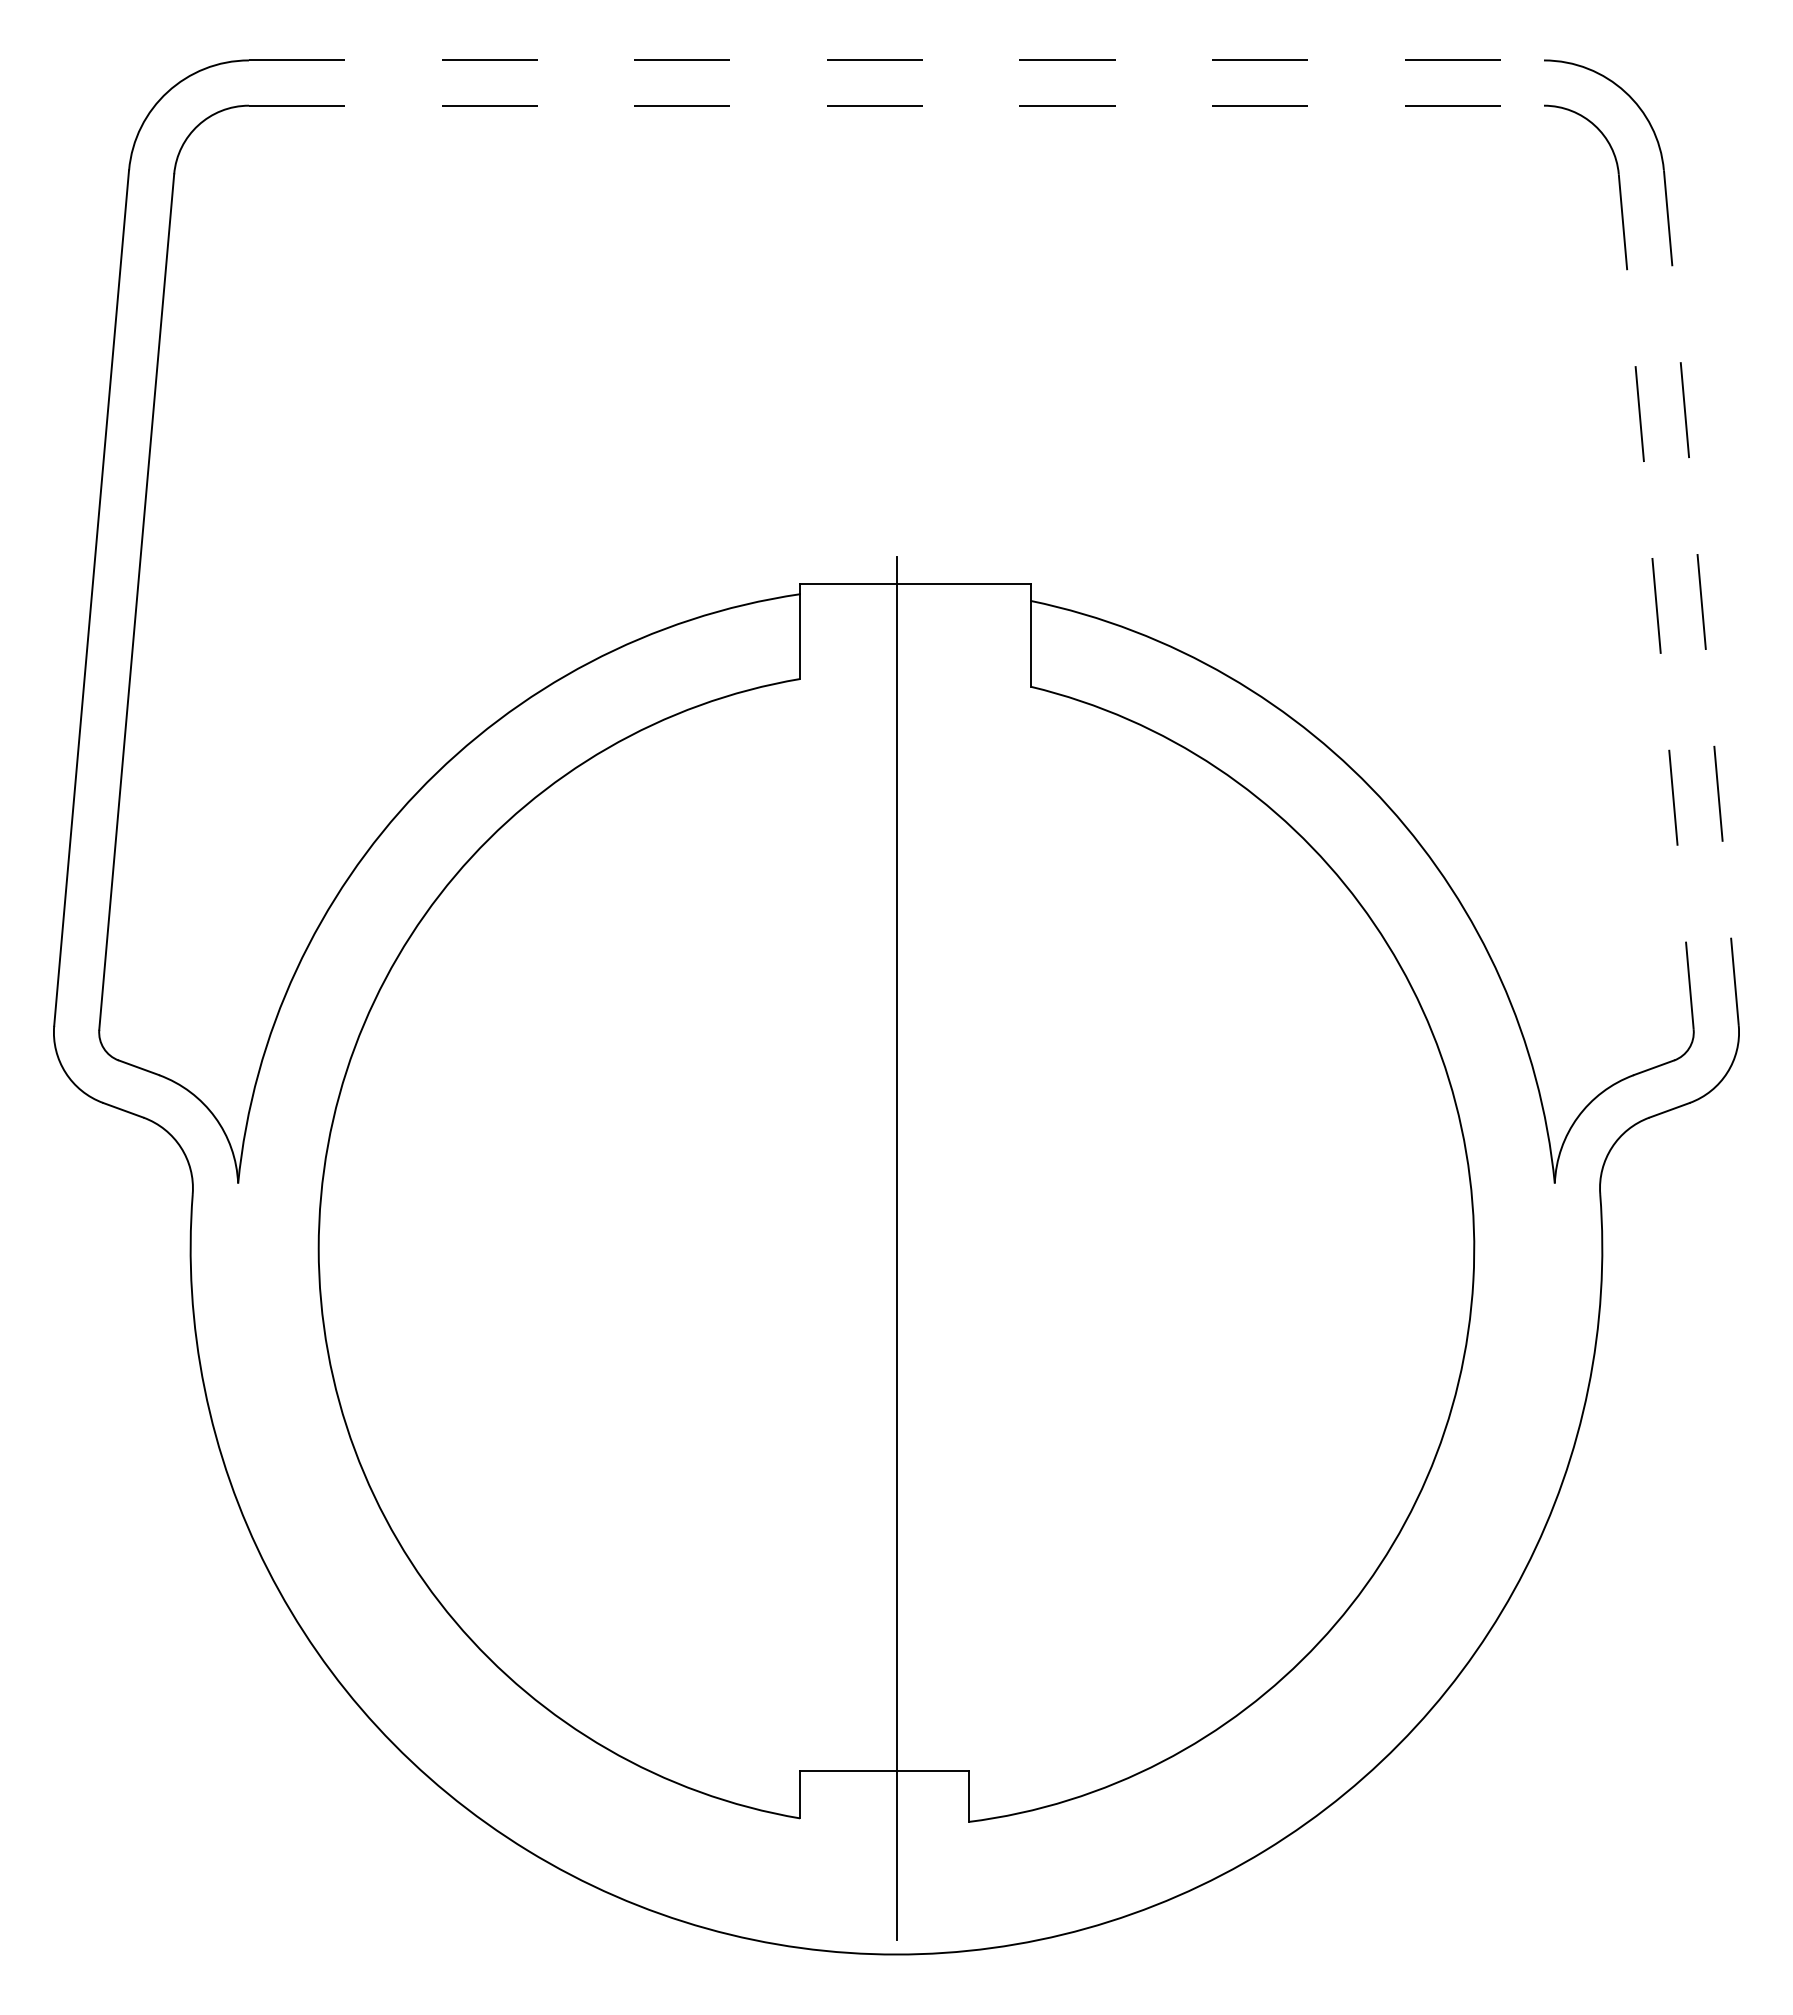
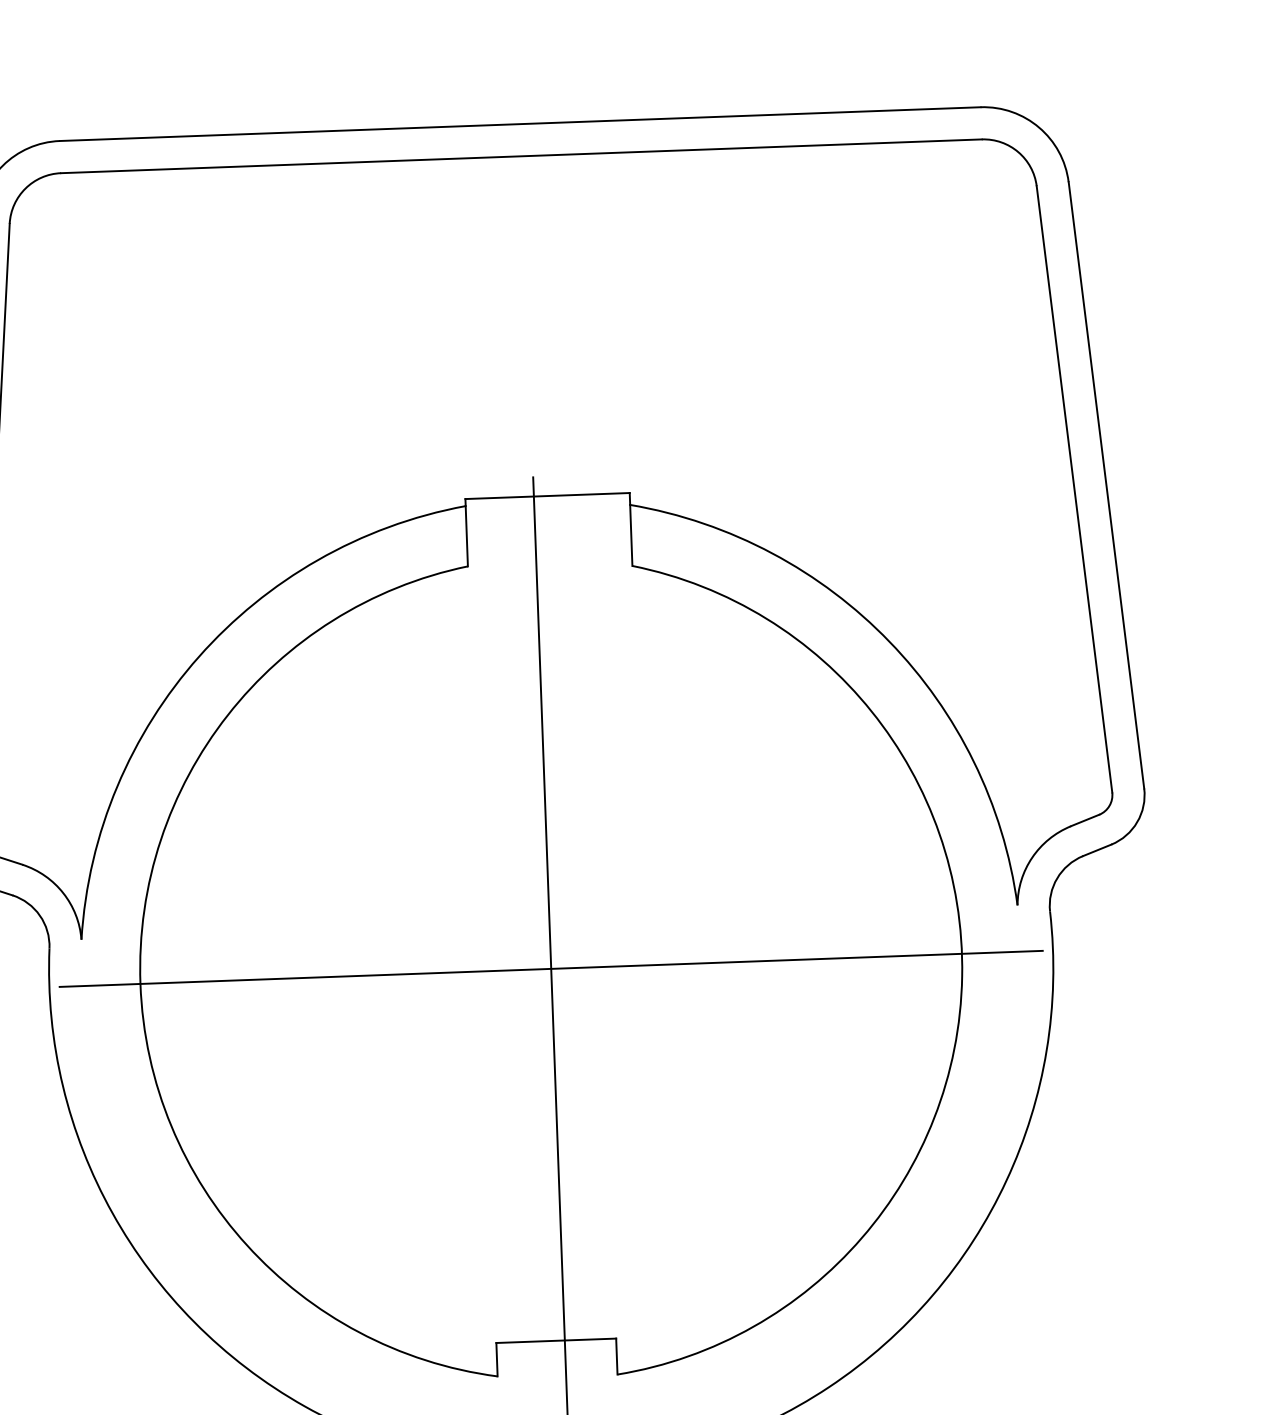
line: (896, 60) -> (520, 124), dashed -> solid
line: (896, 105) -> (521, 156), dashed -> solid
line: (1701, 598) -> (1106, 485), dashed -> solid
line: (1656, 602) -> (1074, 489), dashed -> solid
line: (896, 1248) -> (551, 968), added

